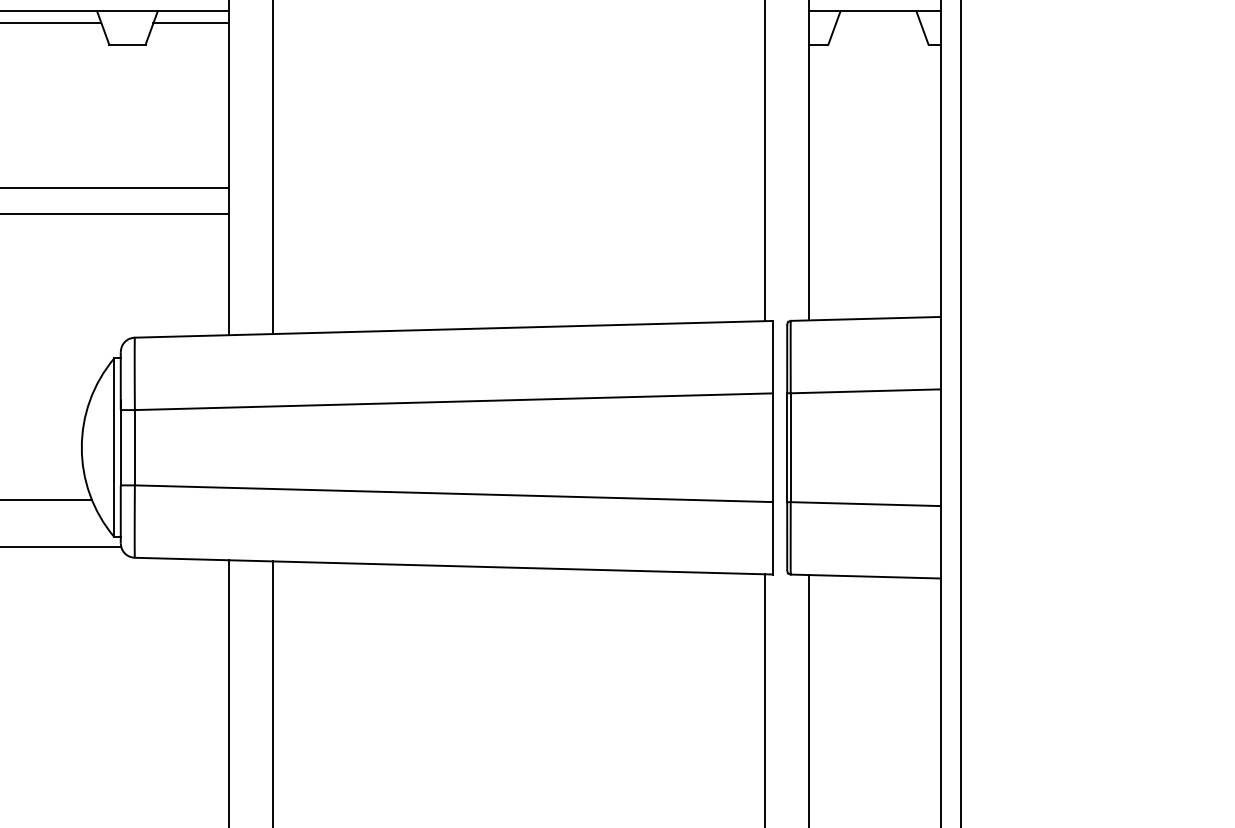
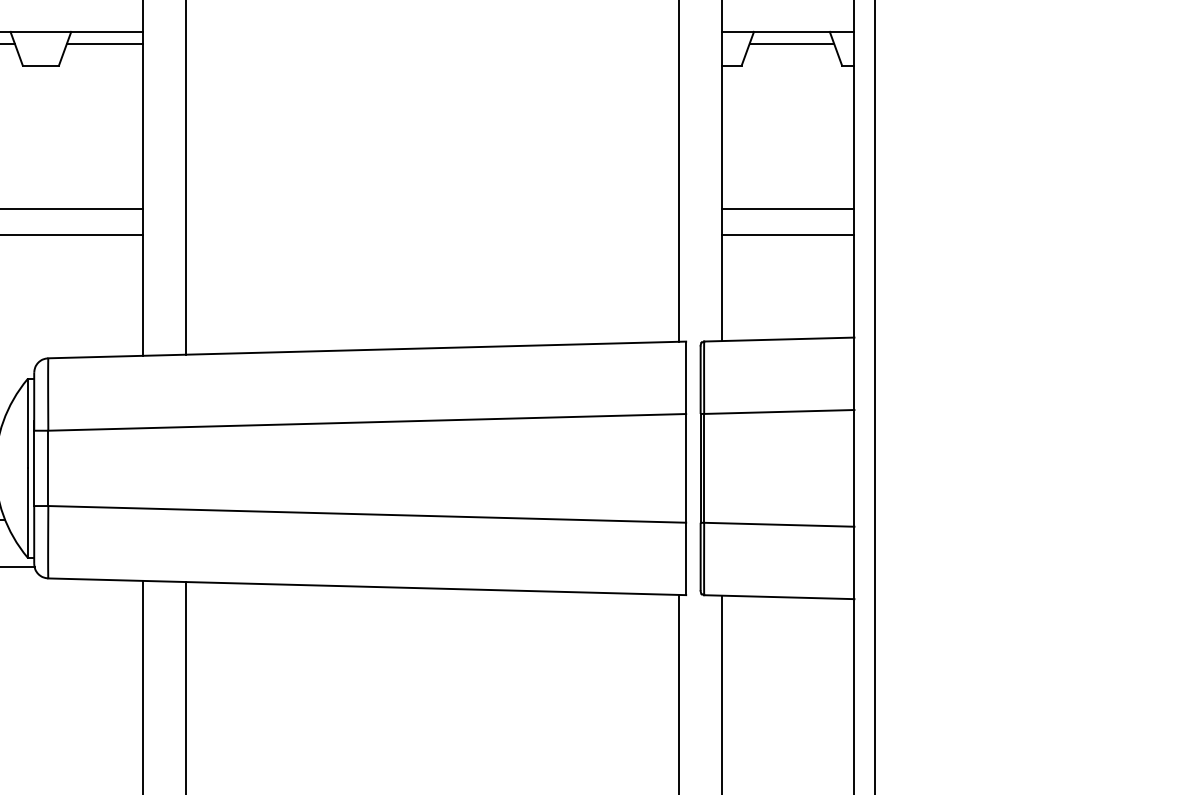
line: (878, 23) -> (791, 44), added
line: (874, 187) -> (787, 208), added
line: (874, 214) -> (787, 235), added

